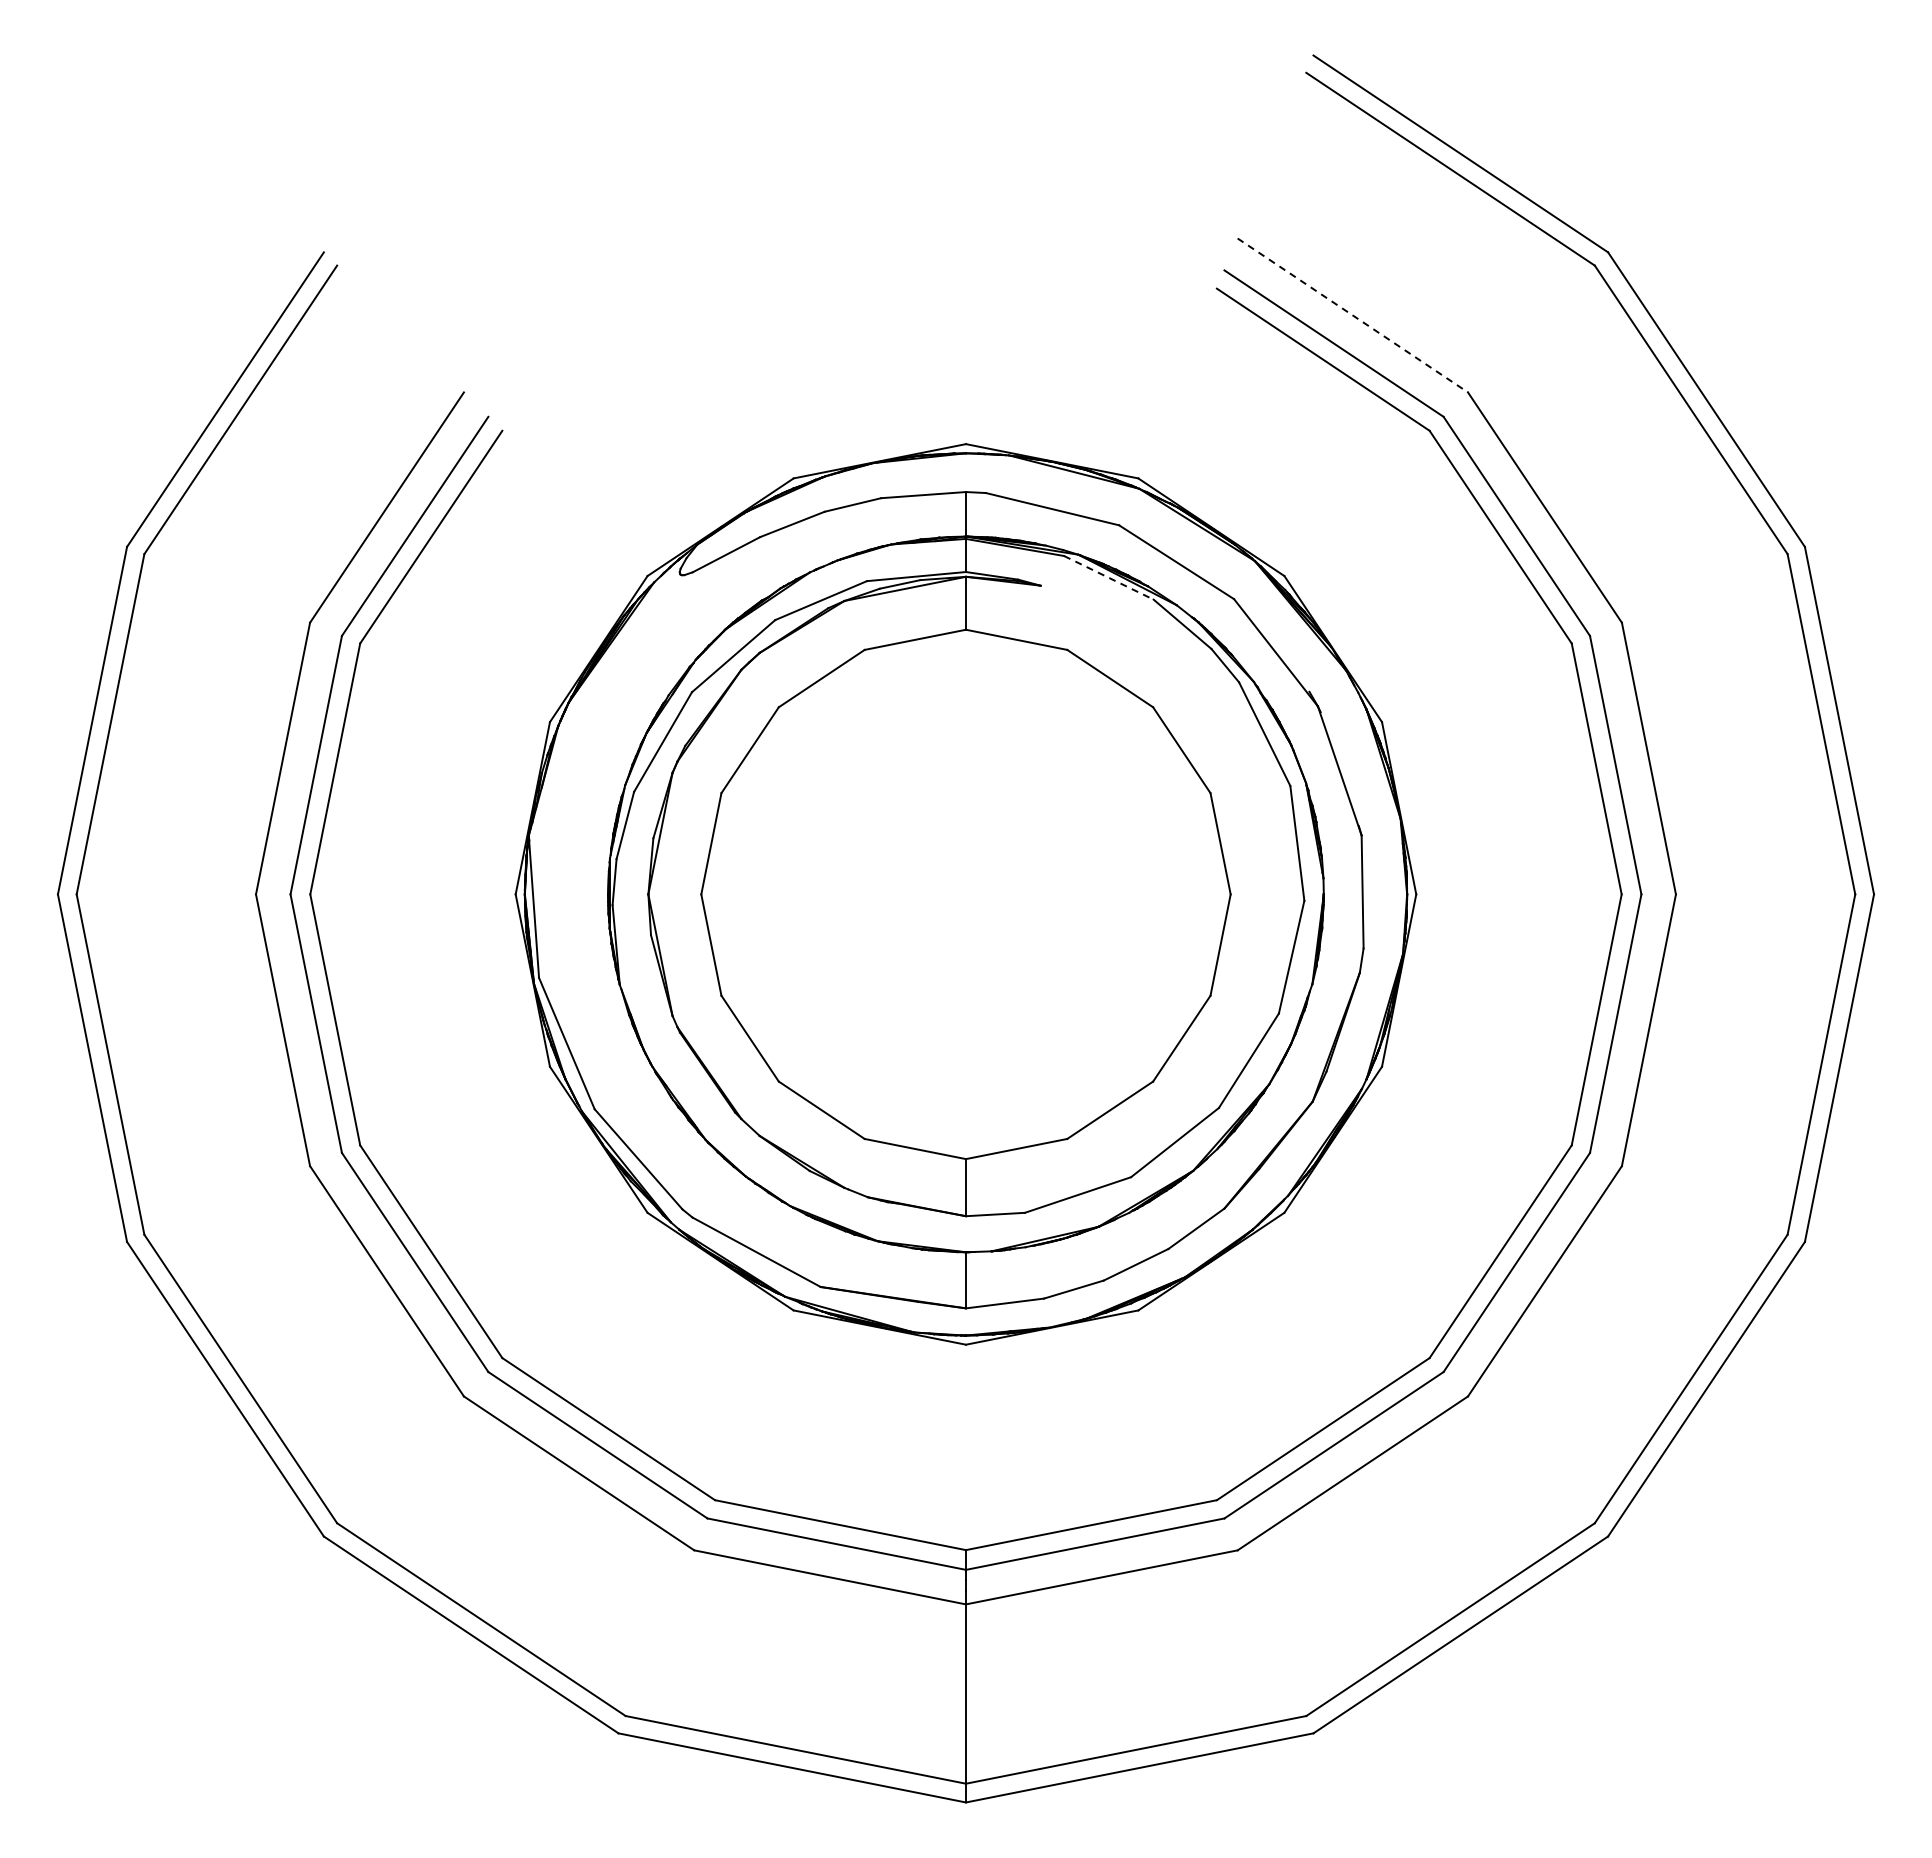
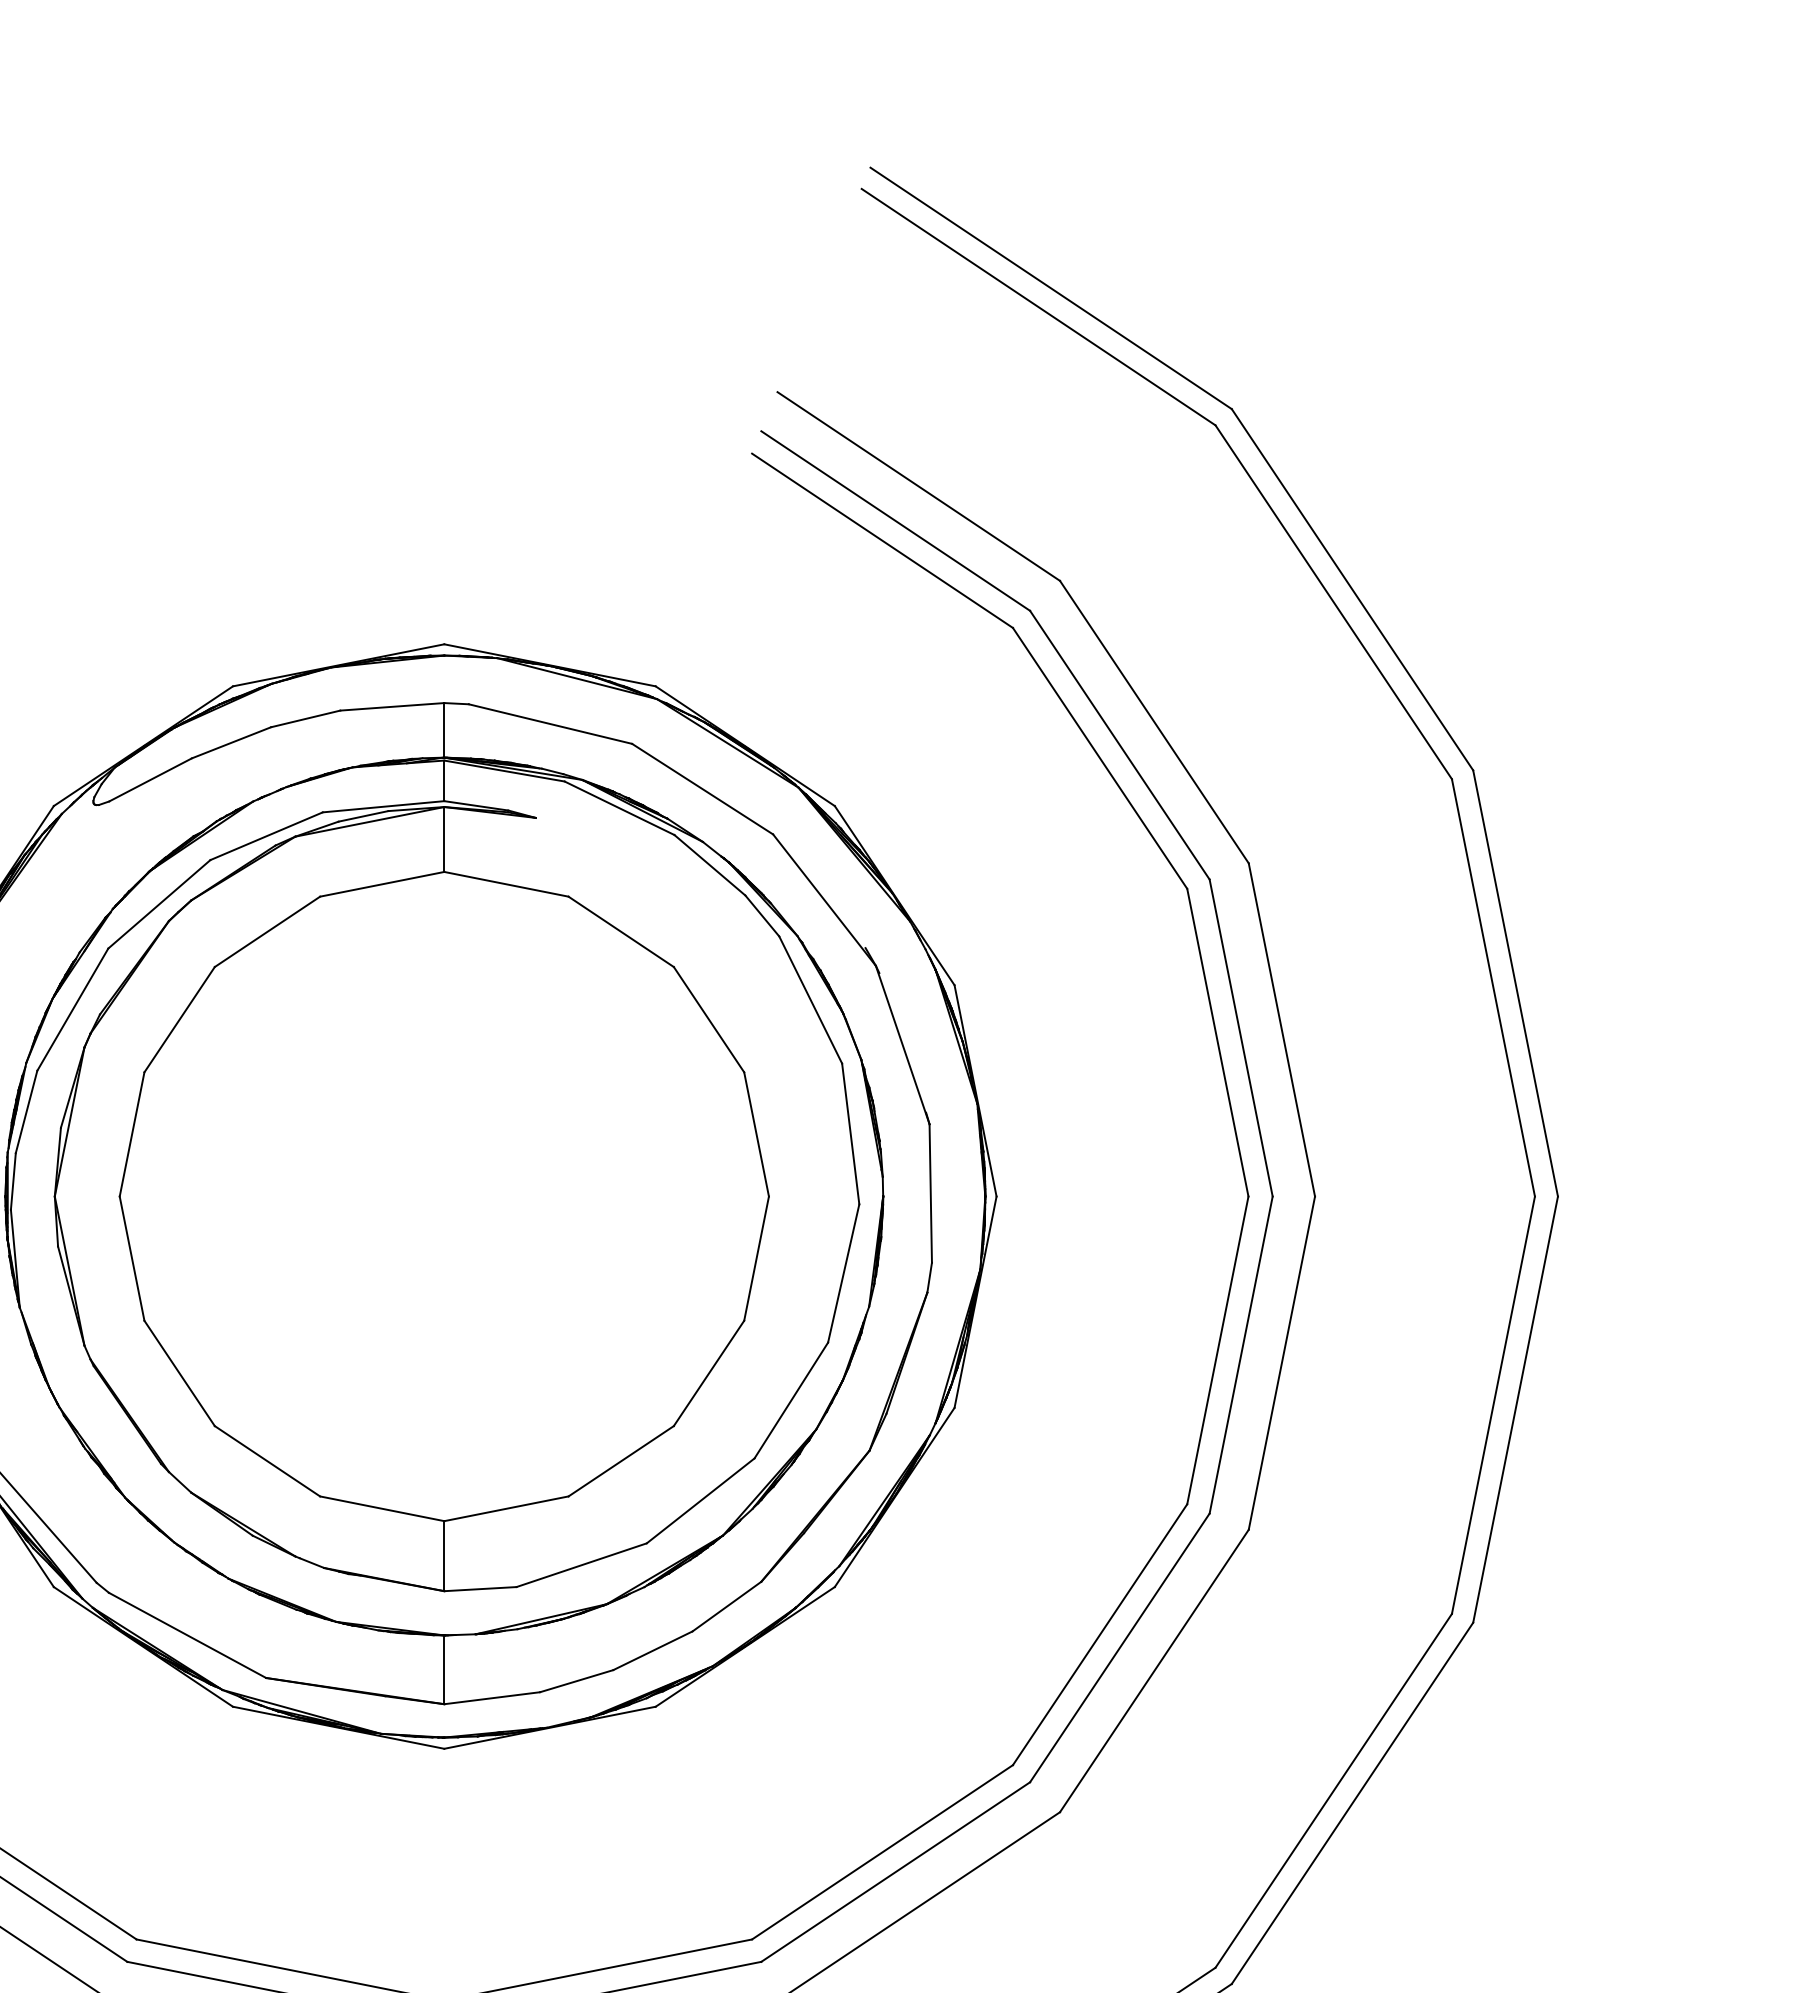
line: (1352, 315) -> (918, 486), dashed -> solid
line: (1108, 577) -> (619, 807), dashed -> solid

